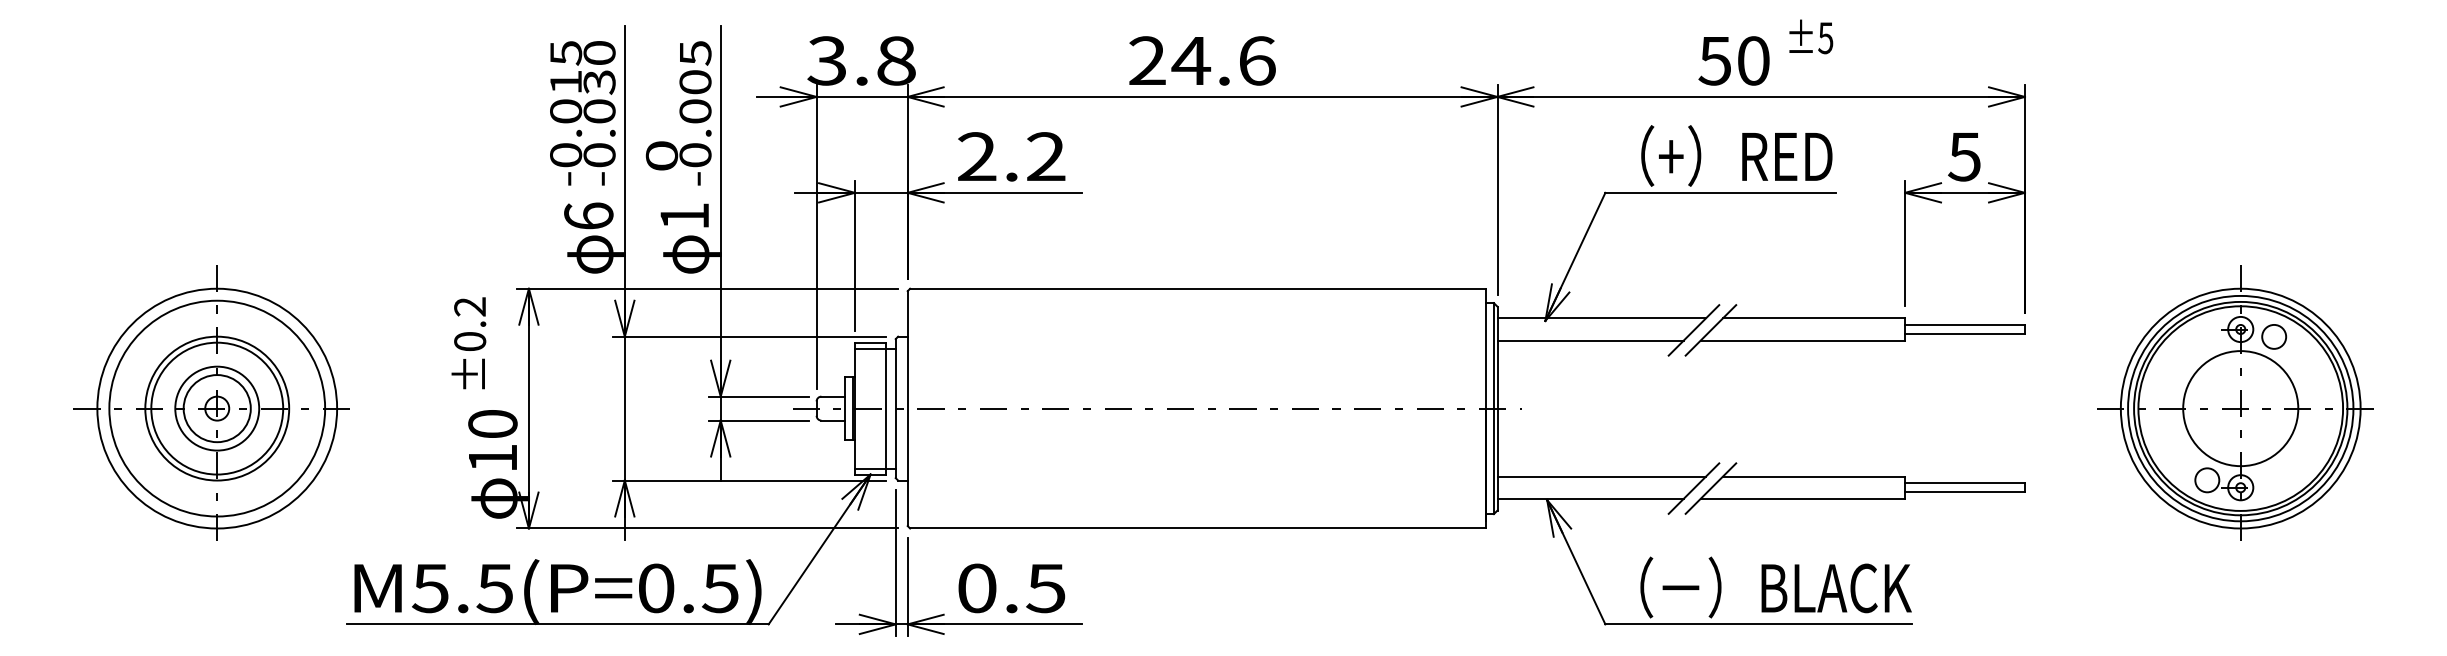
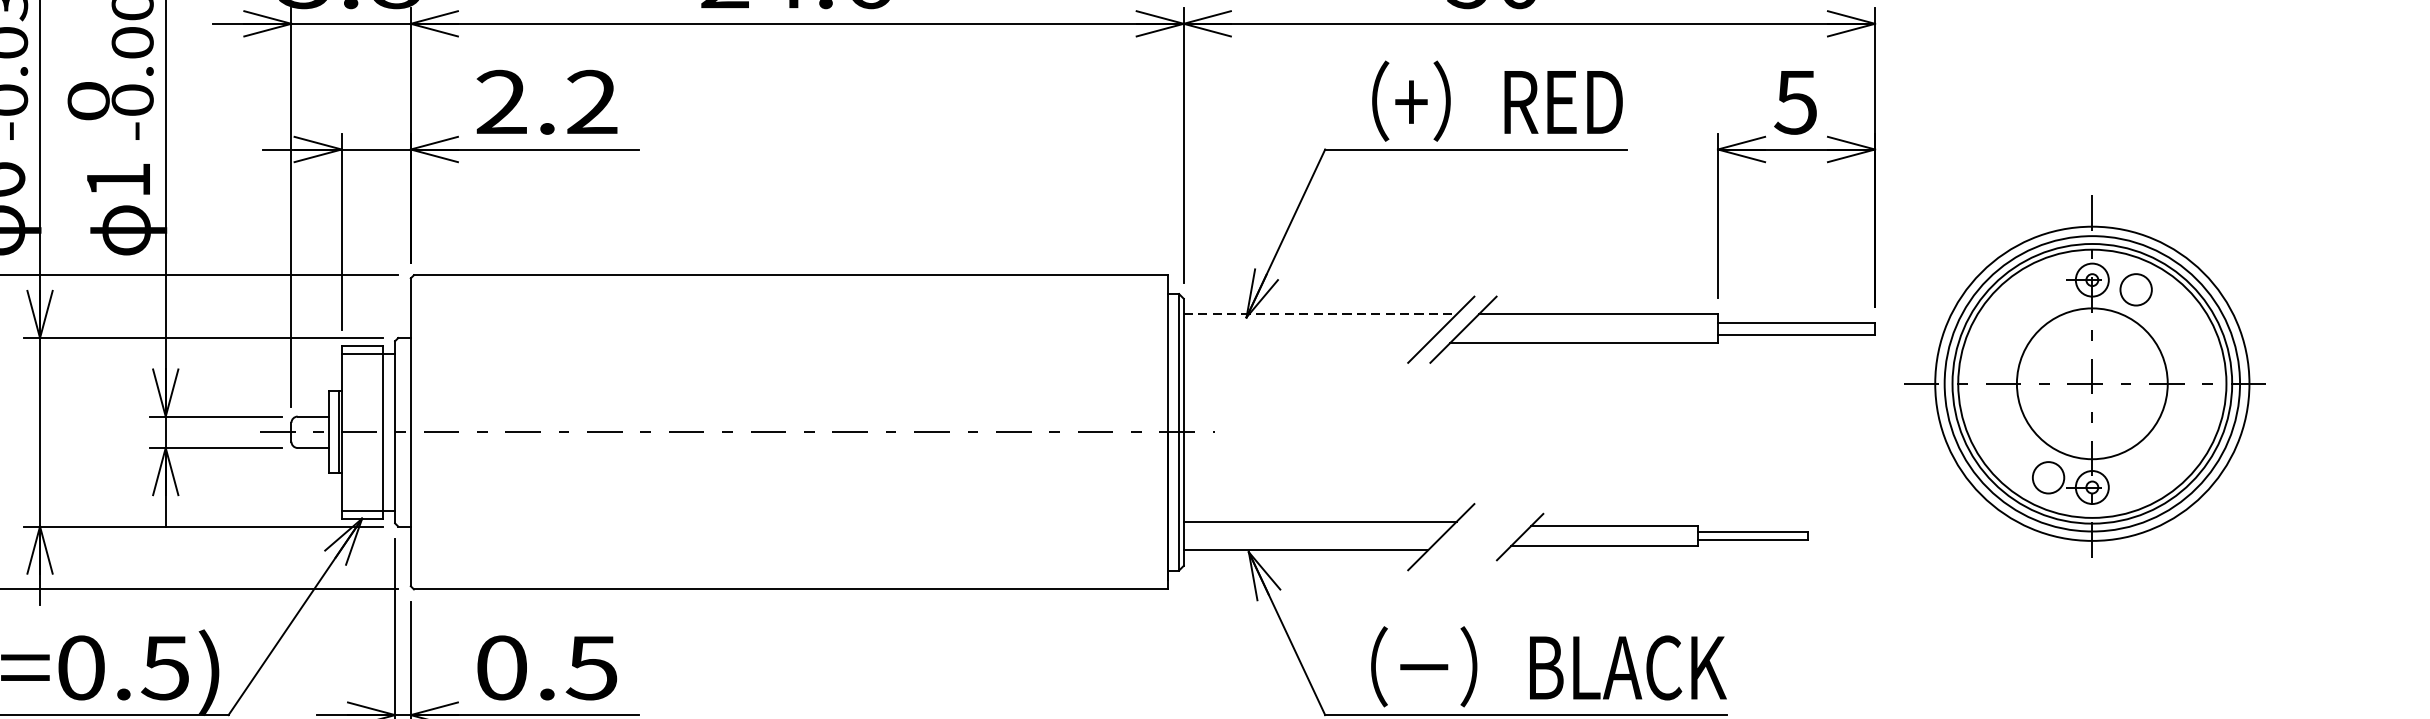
line: (1602, 318) -> (1321, 314), solid -> dashed
line: (1590, 340) -> (1305, 343), removed
part: (2235, 402) -> (2085, 375), moved
part: (1854, 488) -> (1651, 536), size x0.7

